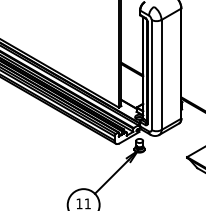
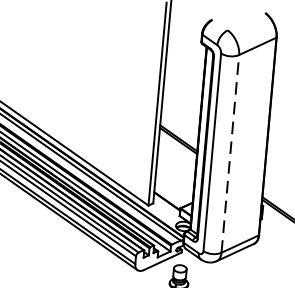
line: (161, 74) -> (230, 152), solid -> dashed

